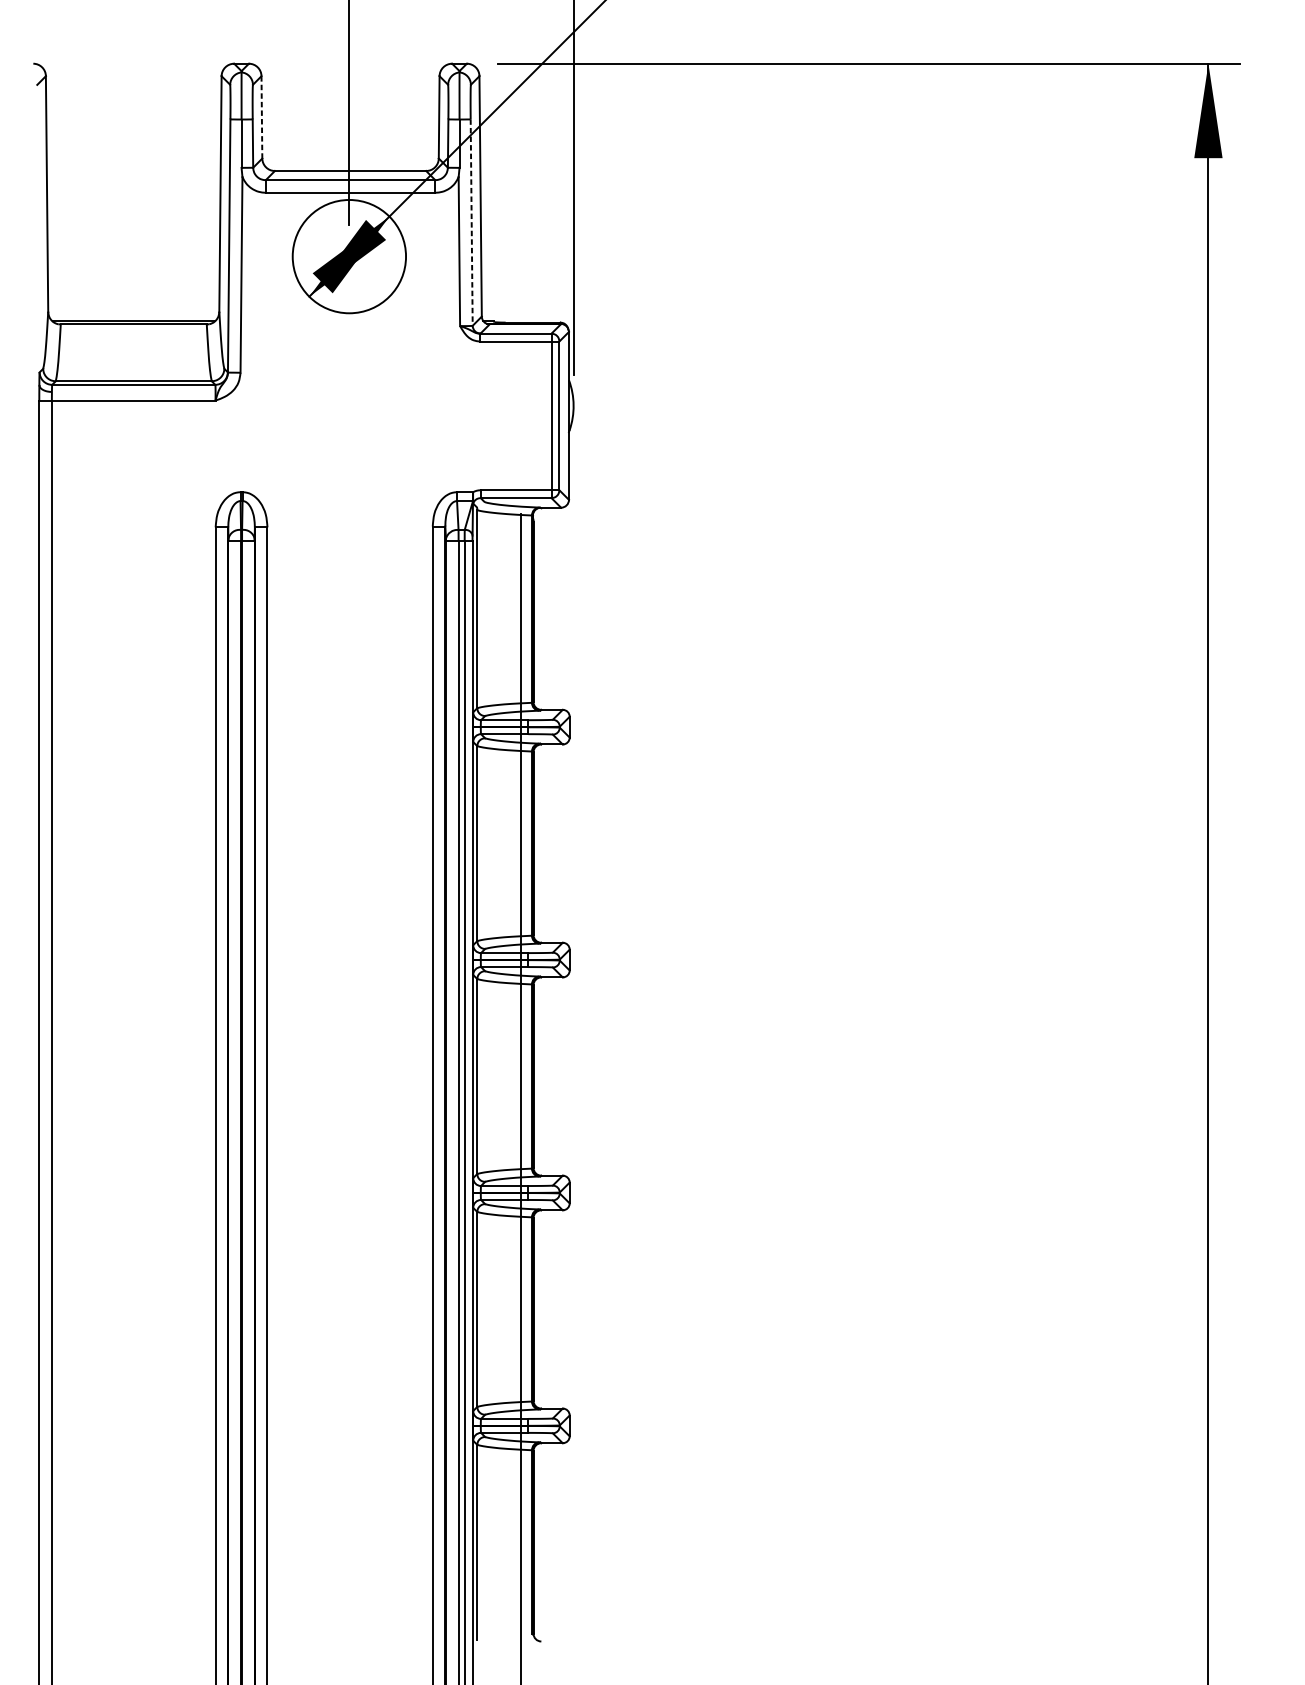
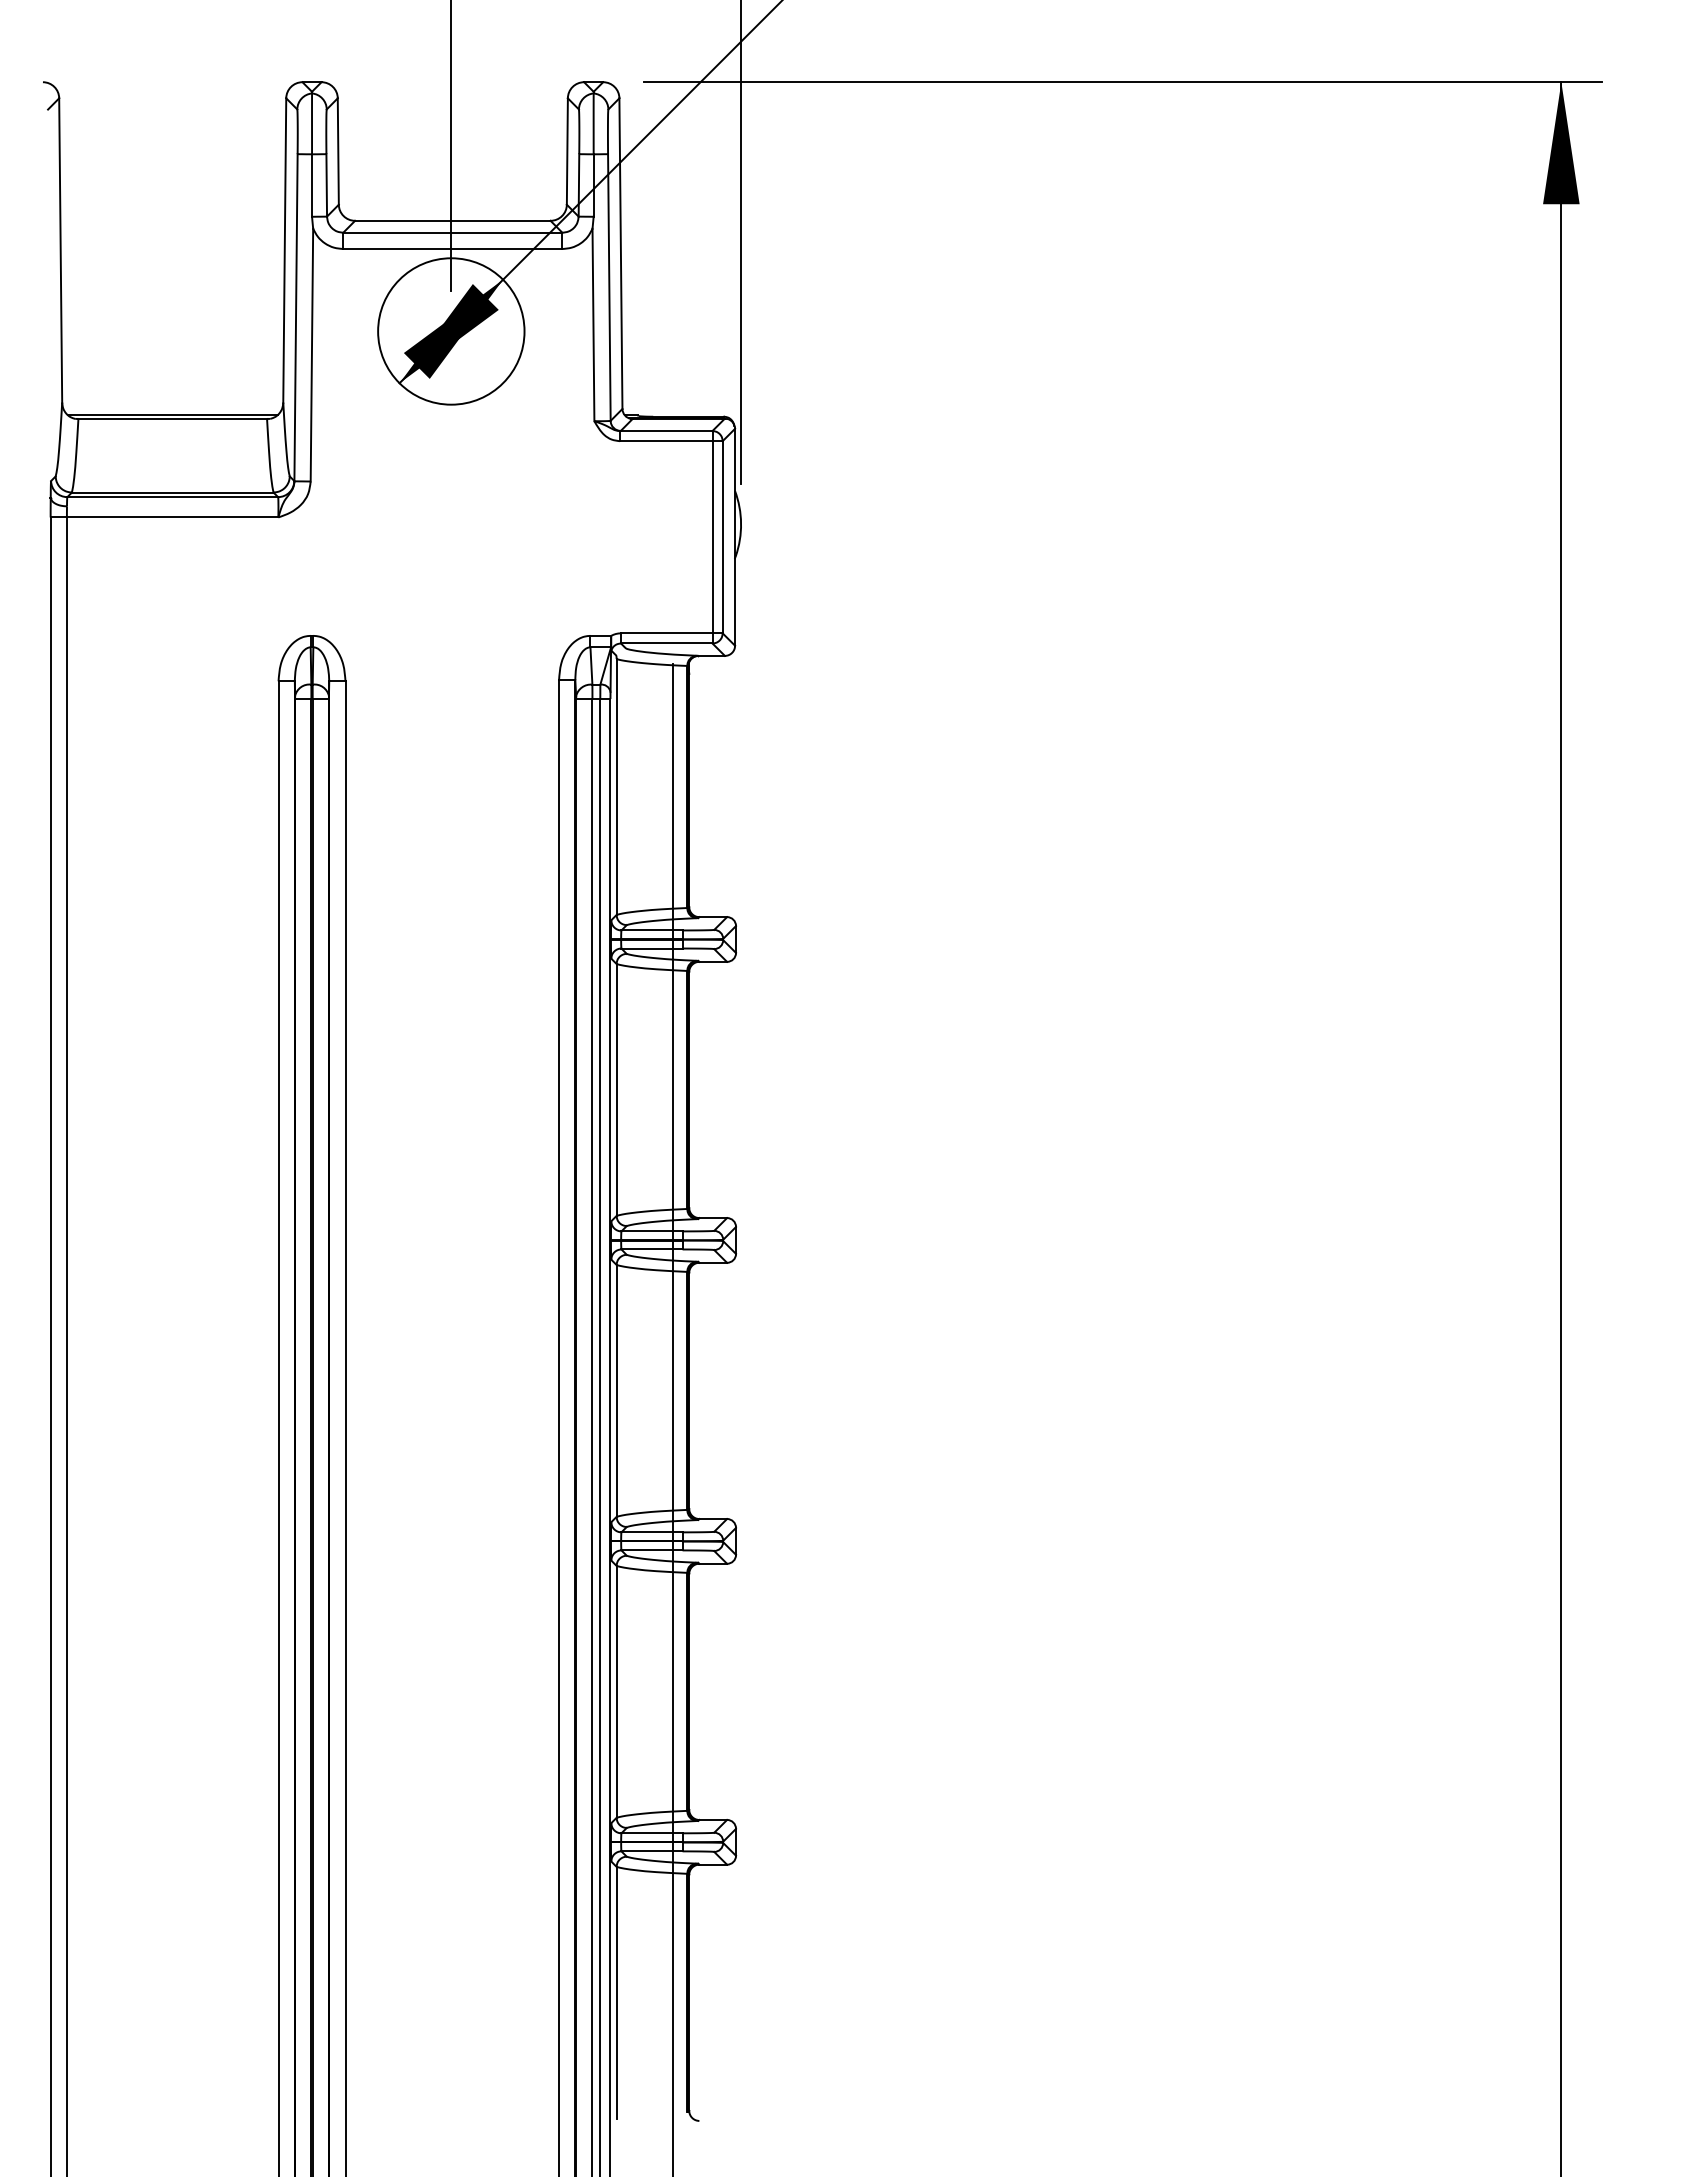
line: (262, 118) -> (338, 152), dashed -> solid
line: (471, 223) -> (609, 288), dashed -> solid

